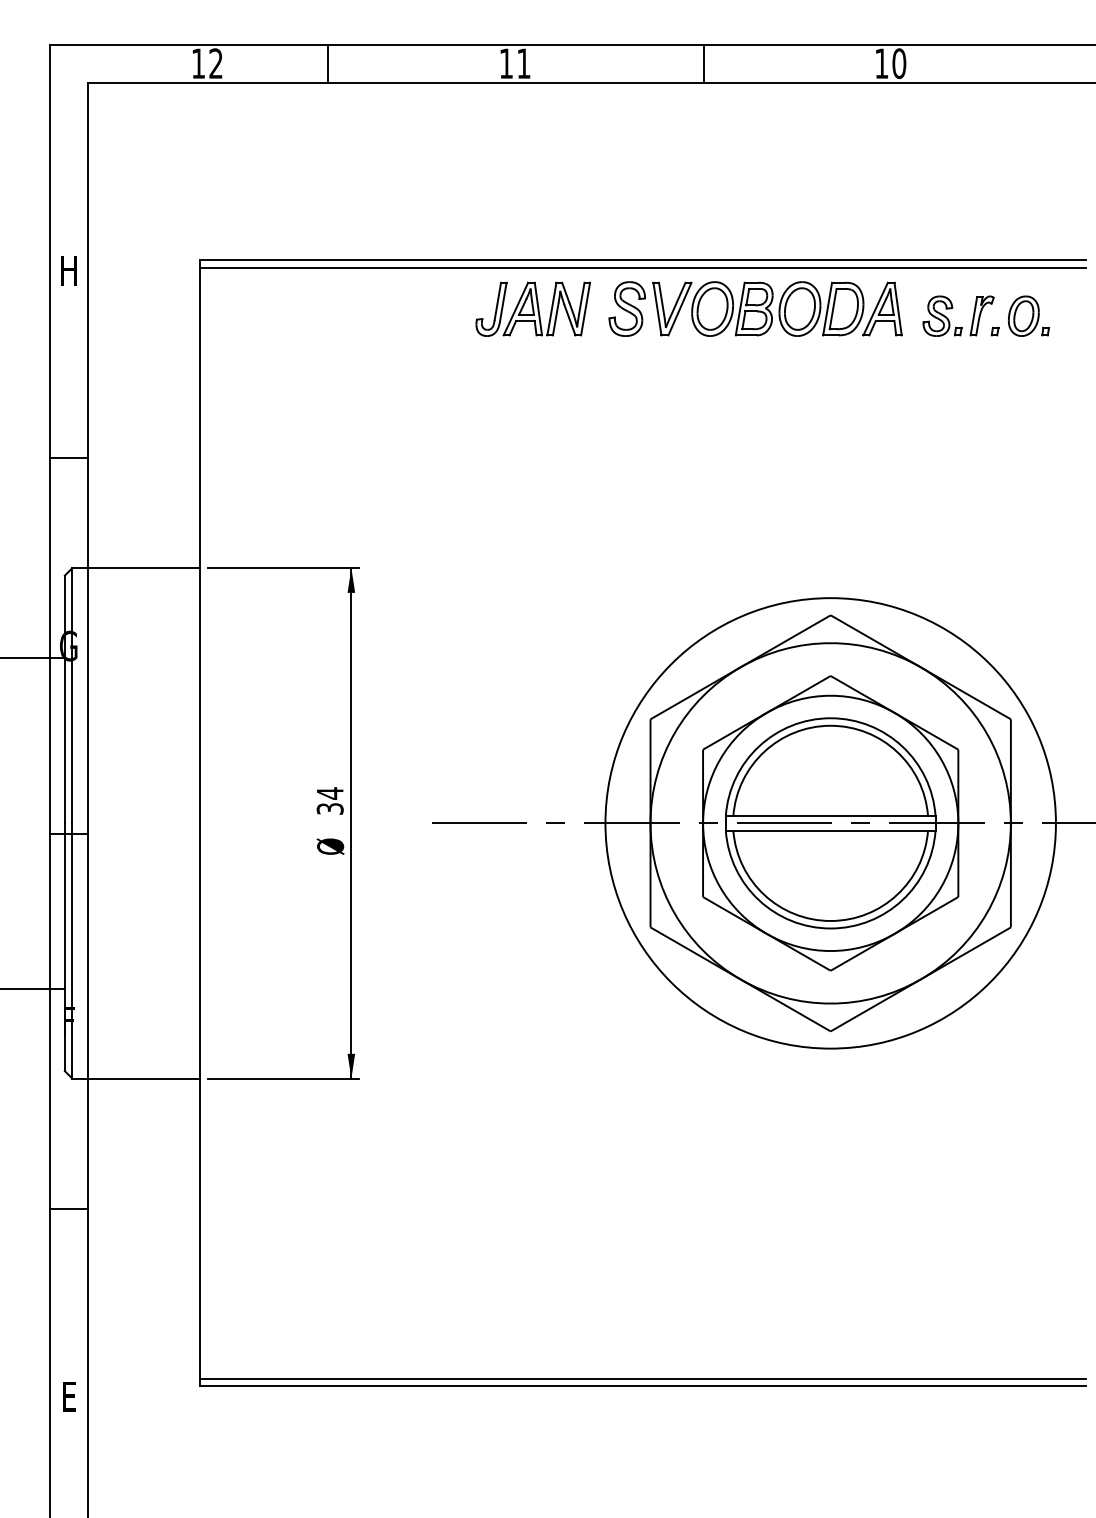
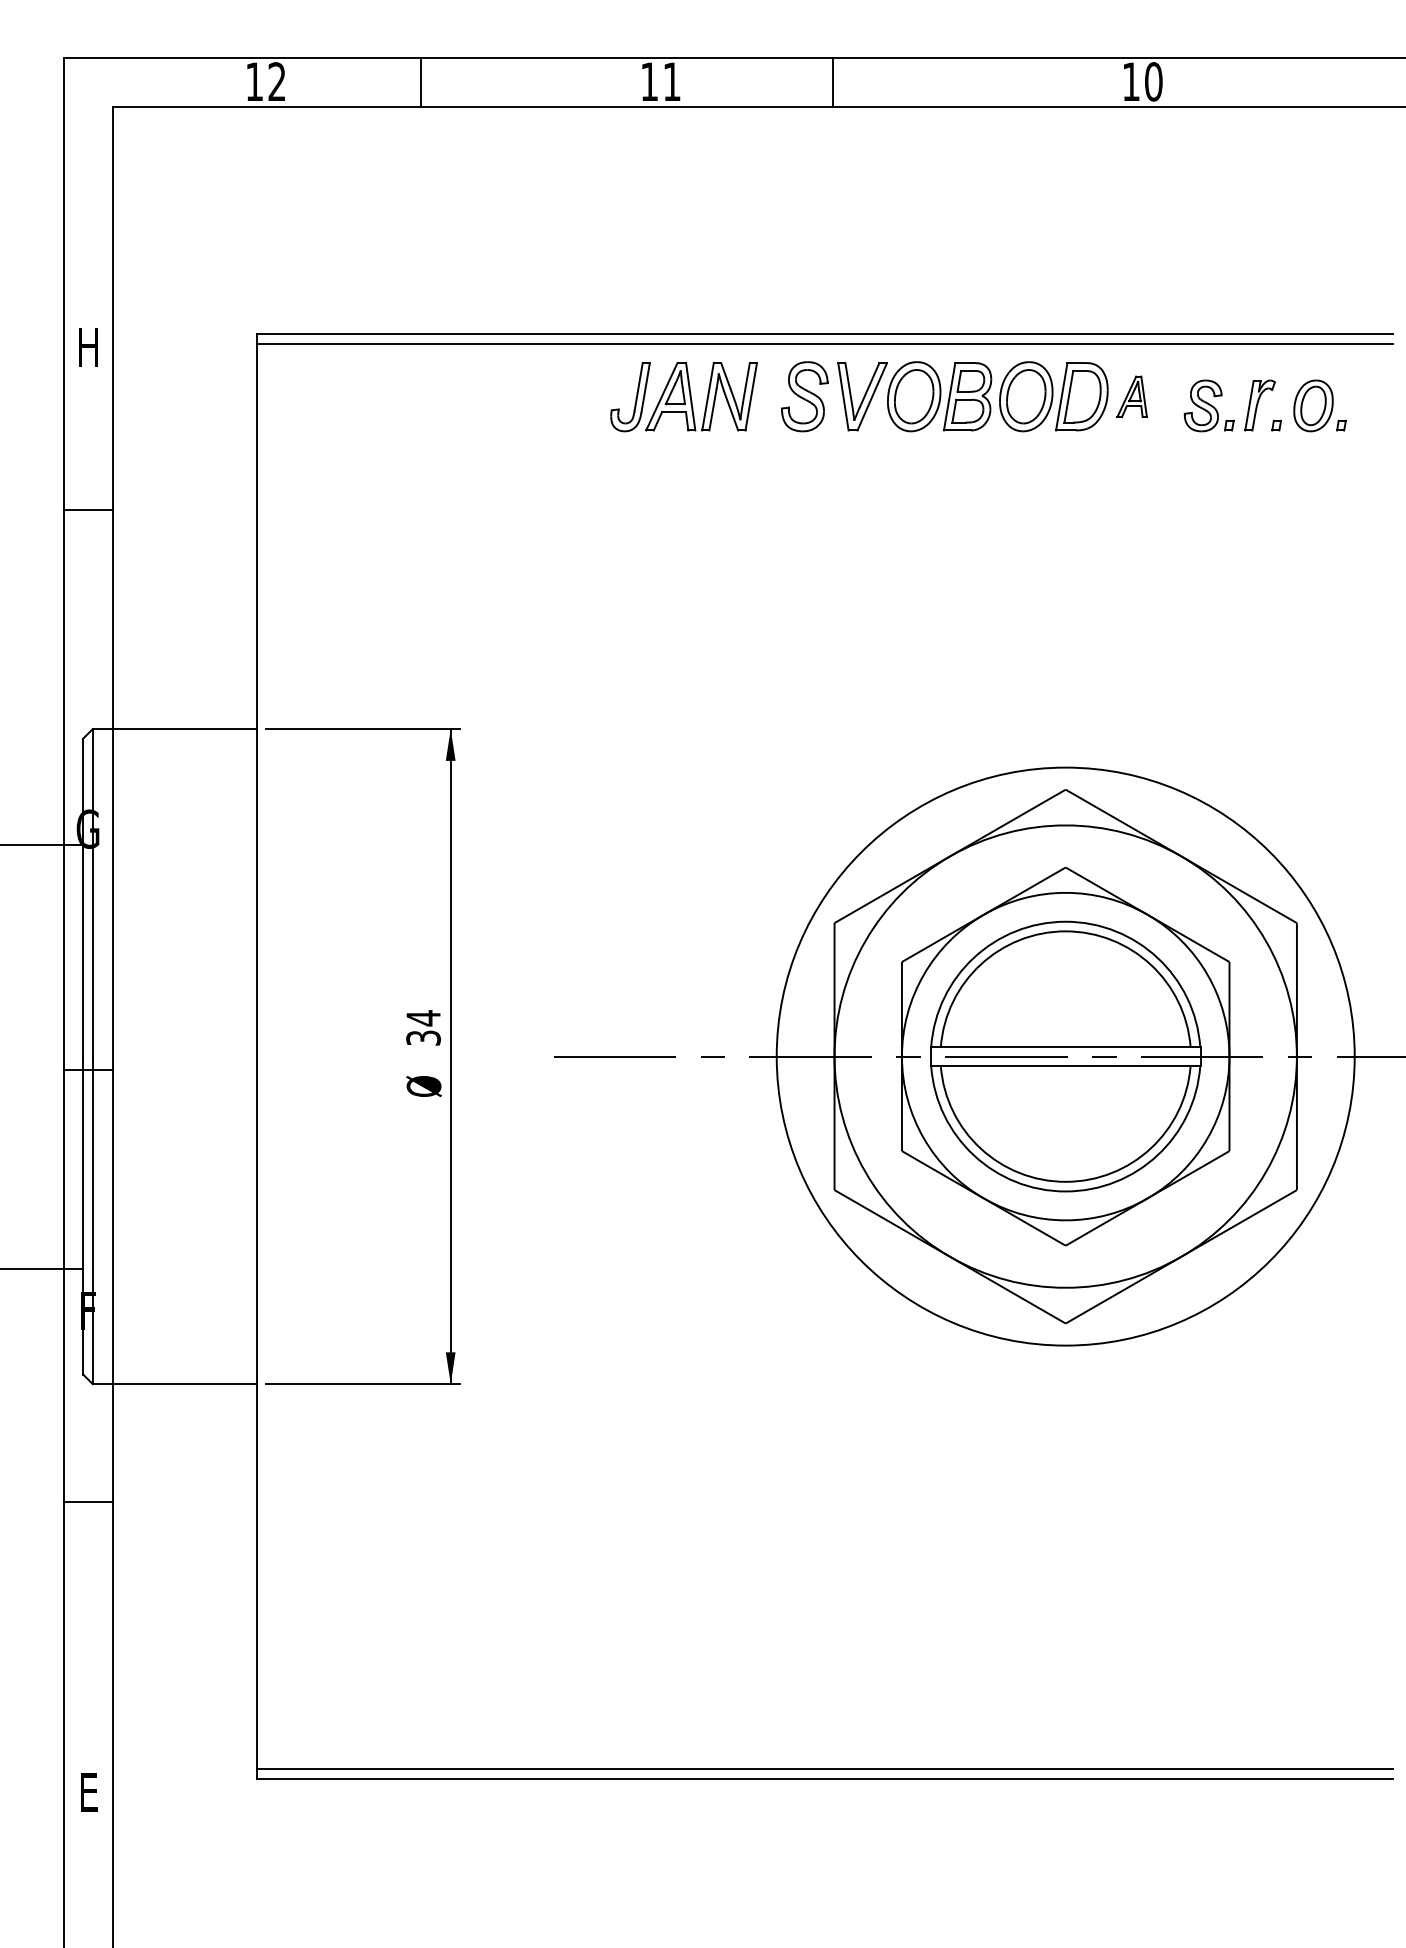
line: (703, 64) -> (832, 82), moved
part: (881, 308) -> (1131, 396), size x0.6
line: (69, 458) -> (88, 510), moved
line: (69, 1209) -> (88, 1501), moved

